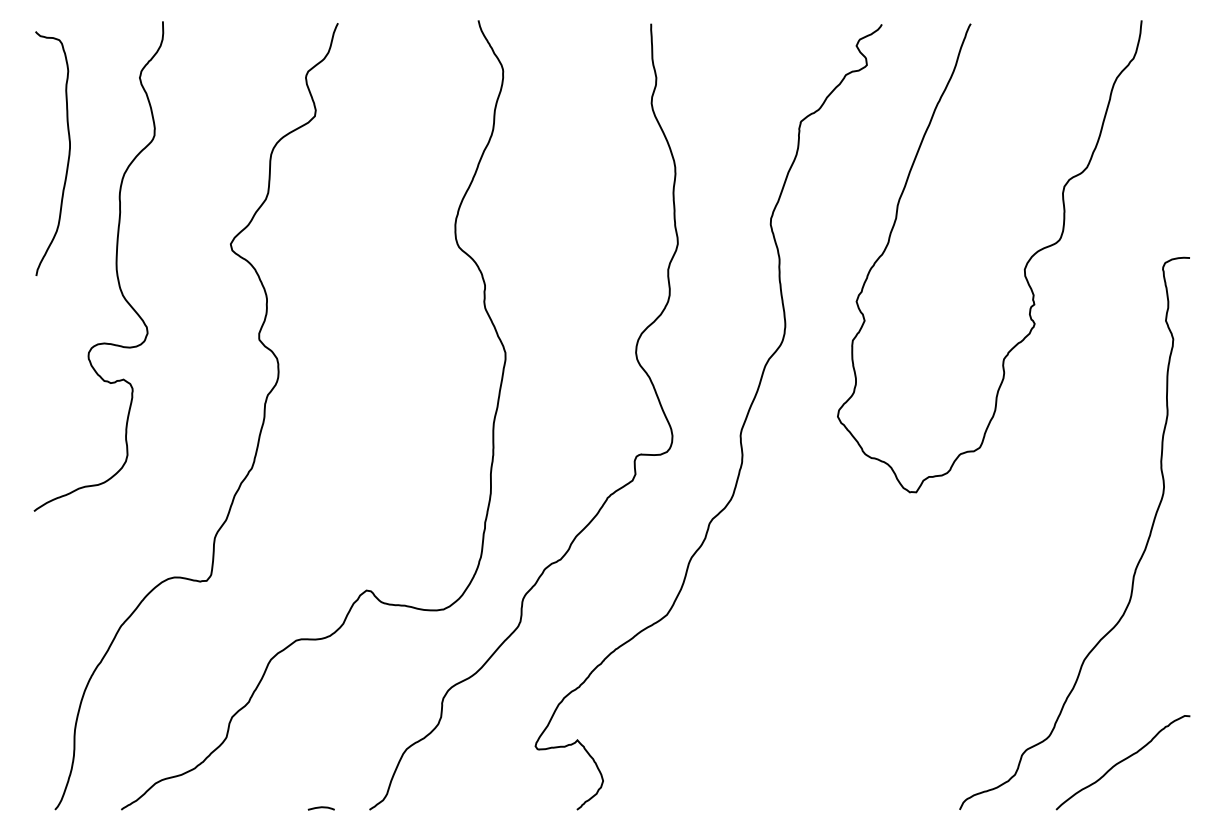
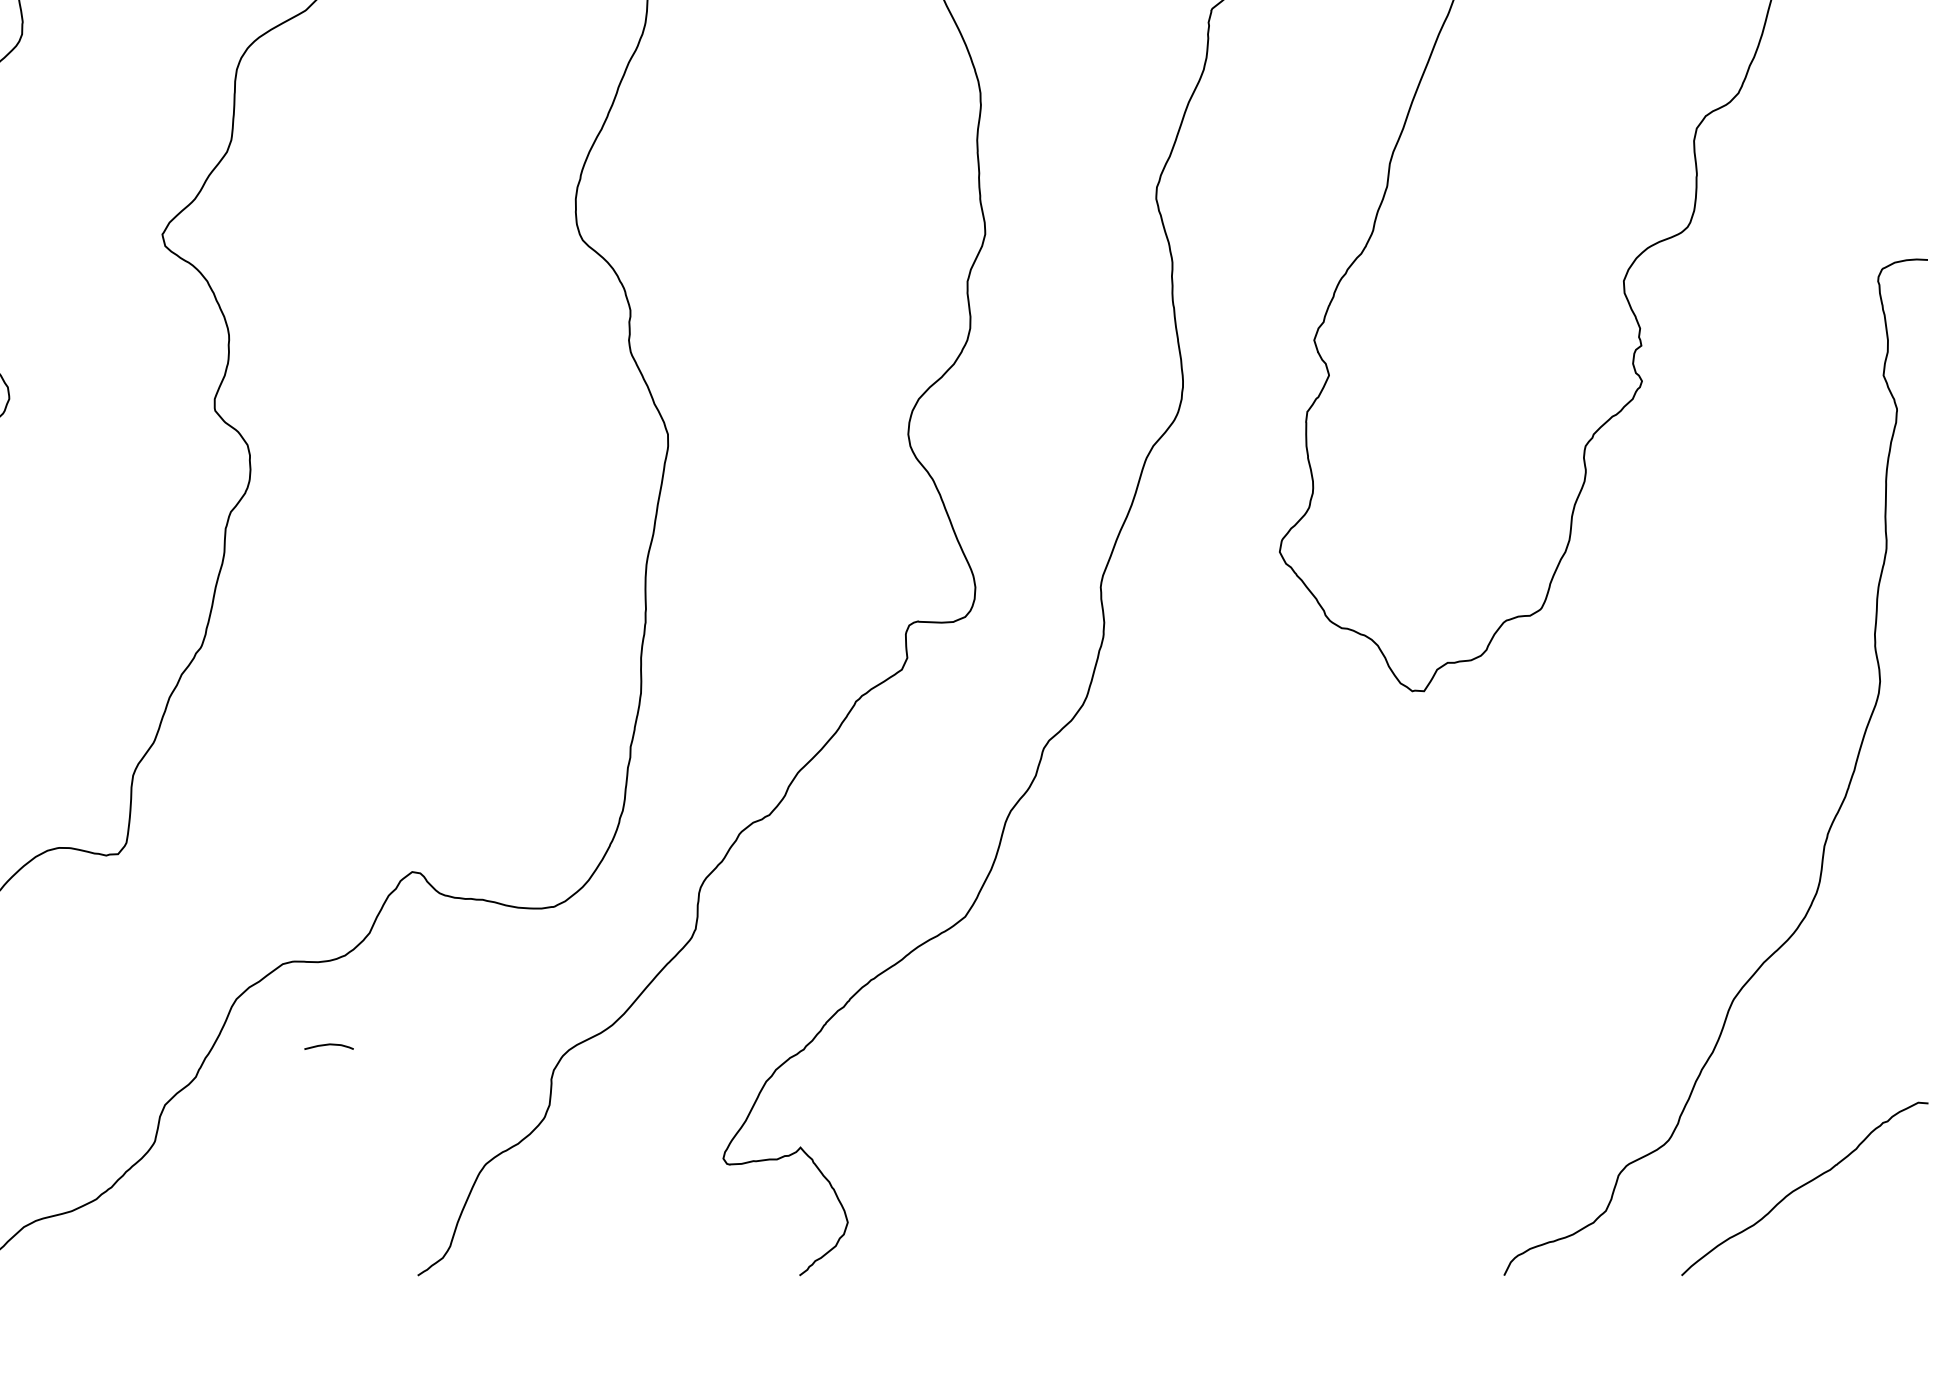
curve: (320, 808) -> (327, 1046), moved

